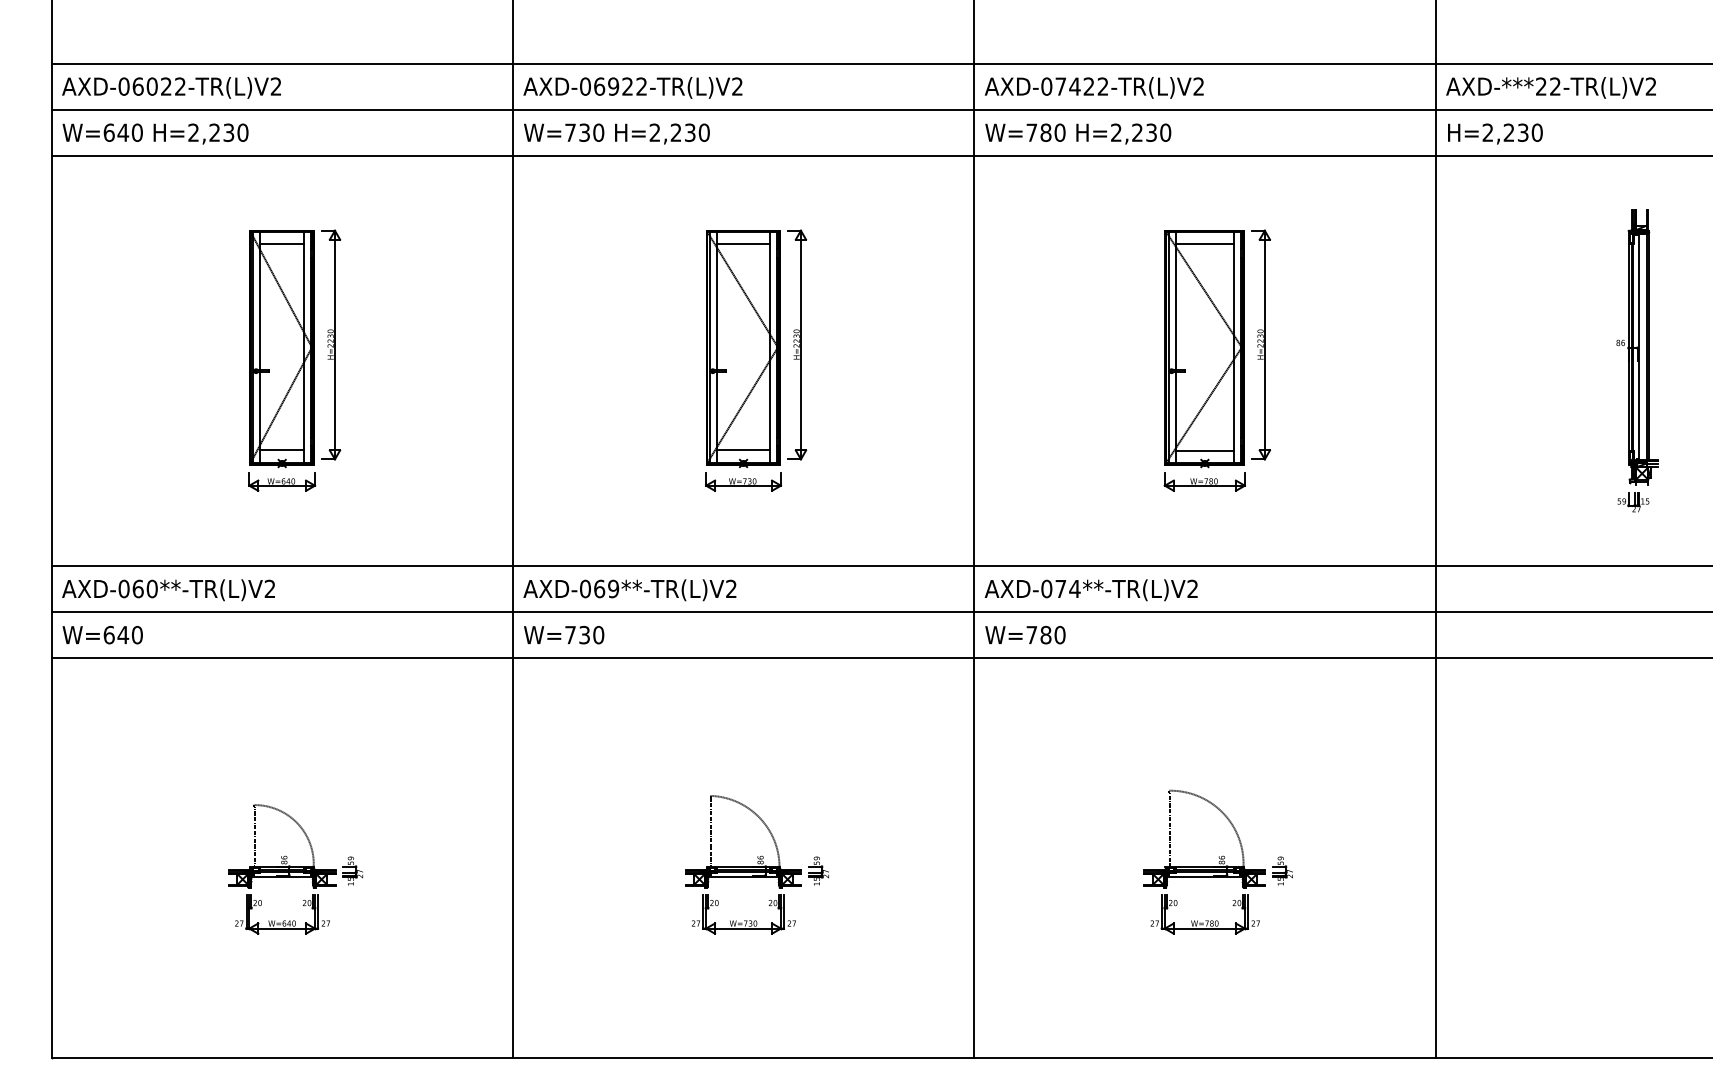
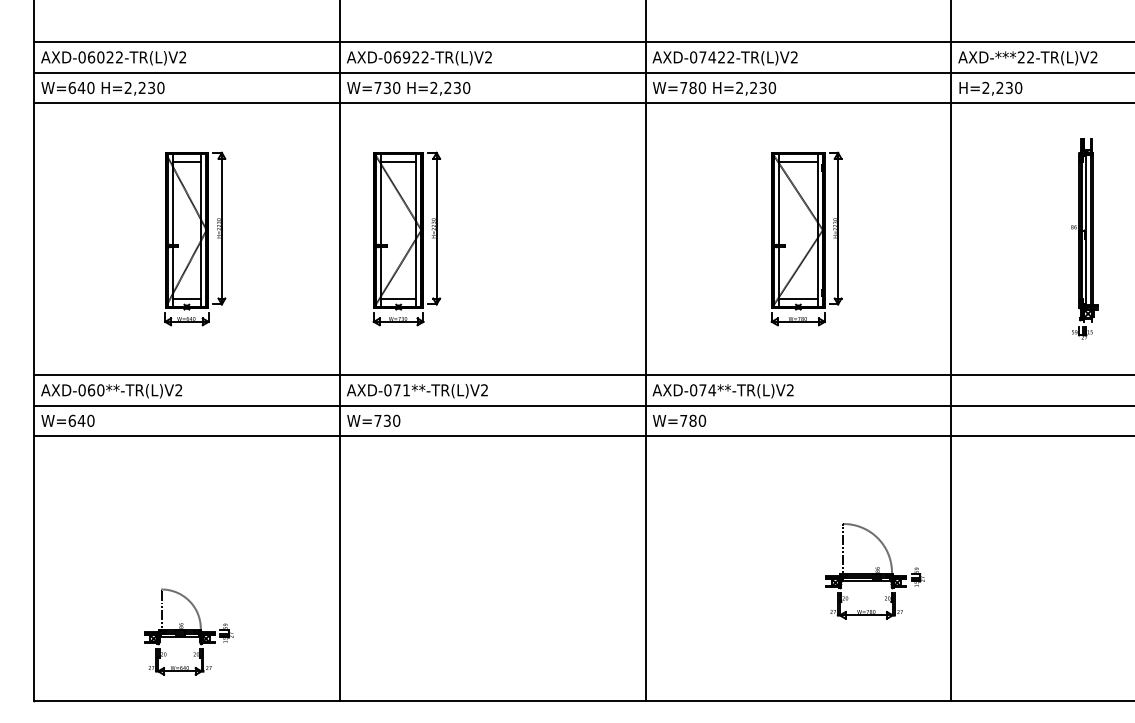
part: (755, 359) -> (406, 238), moved
text: (606, 589) -> (401, 390), AXD-069**-TR(L)V2 -> AXD-071**-TR(L)V2
part: (1217, 862) -> (874, 571), moved
part: (756, 863) -> (501, 572), removed
part: (295, 868) -> (188, 631), moved

